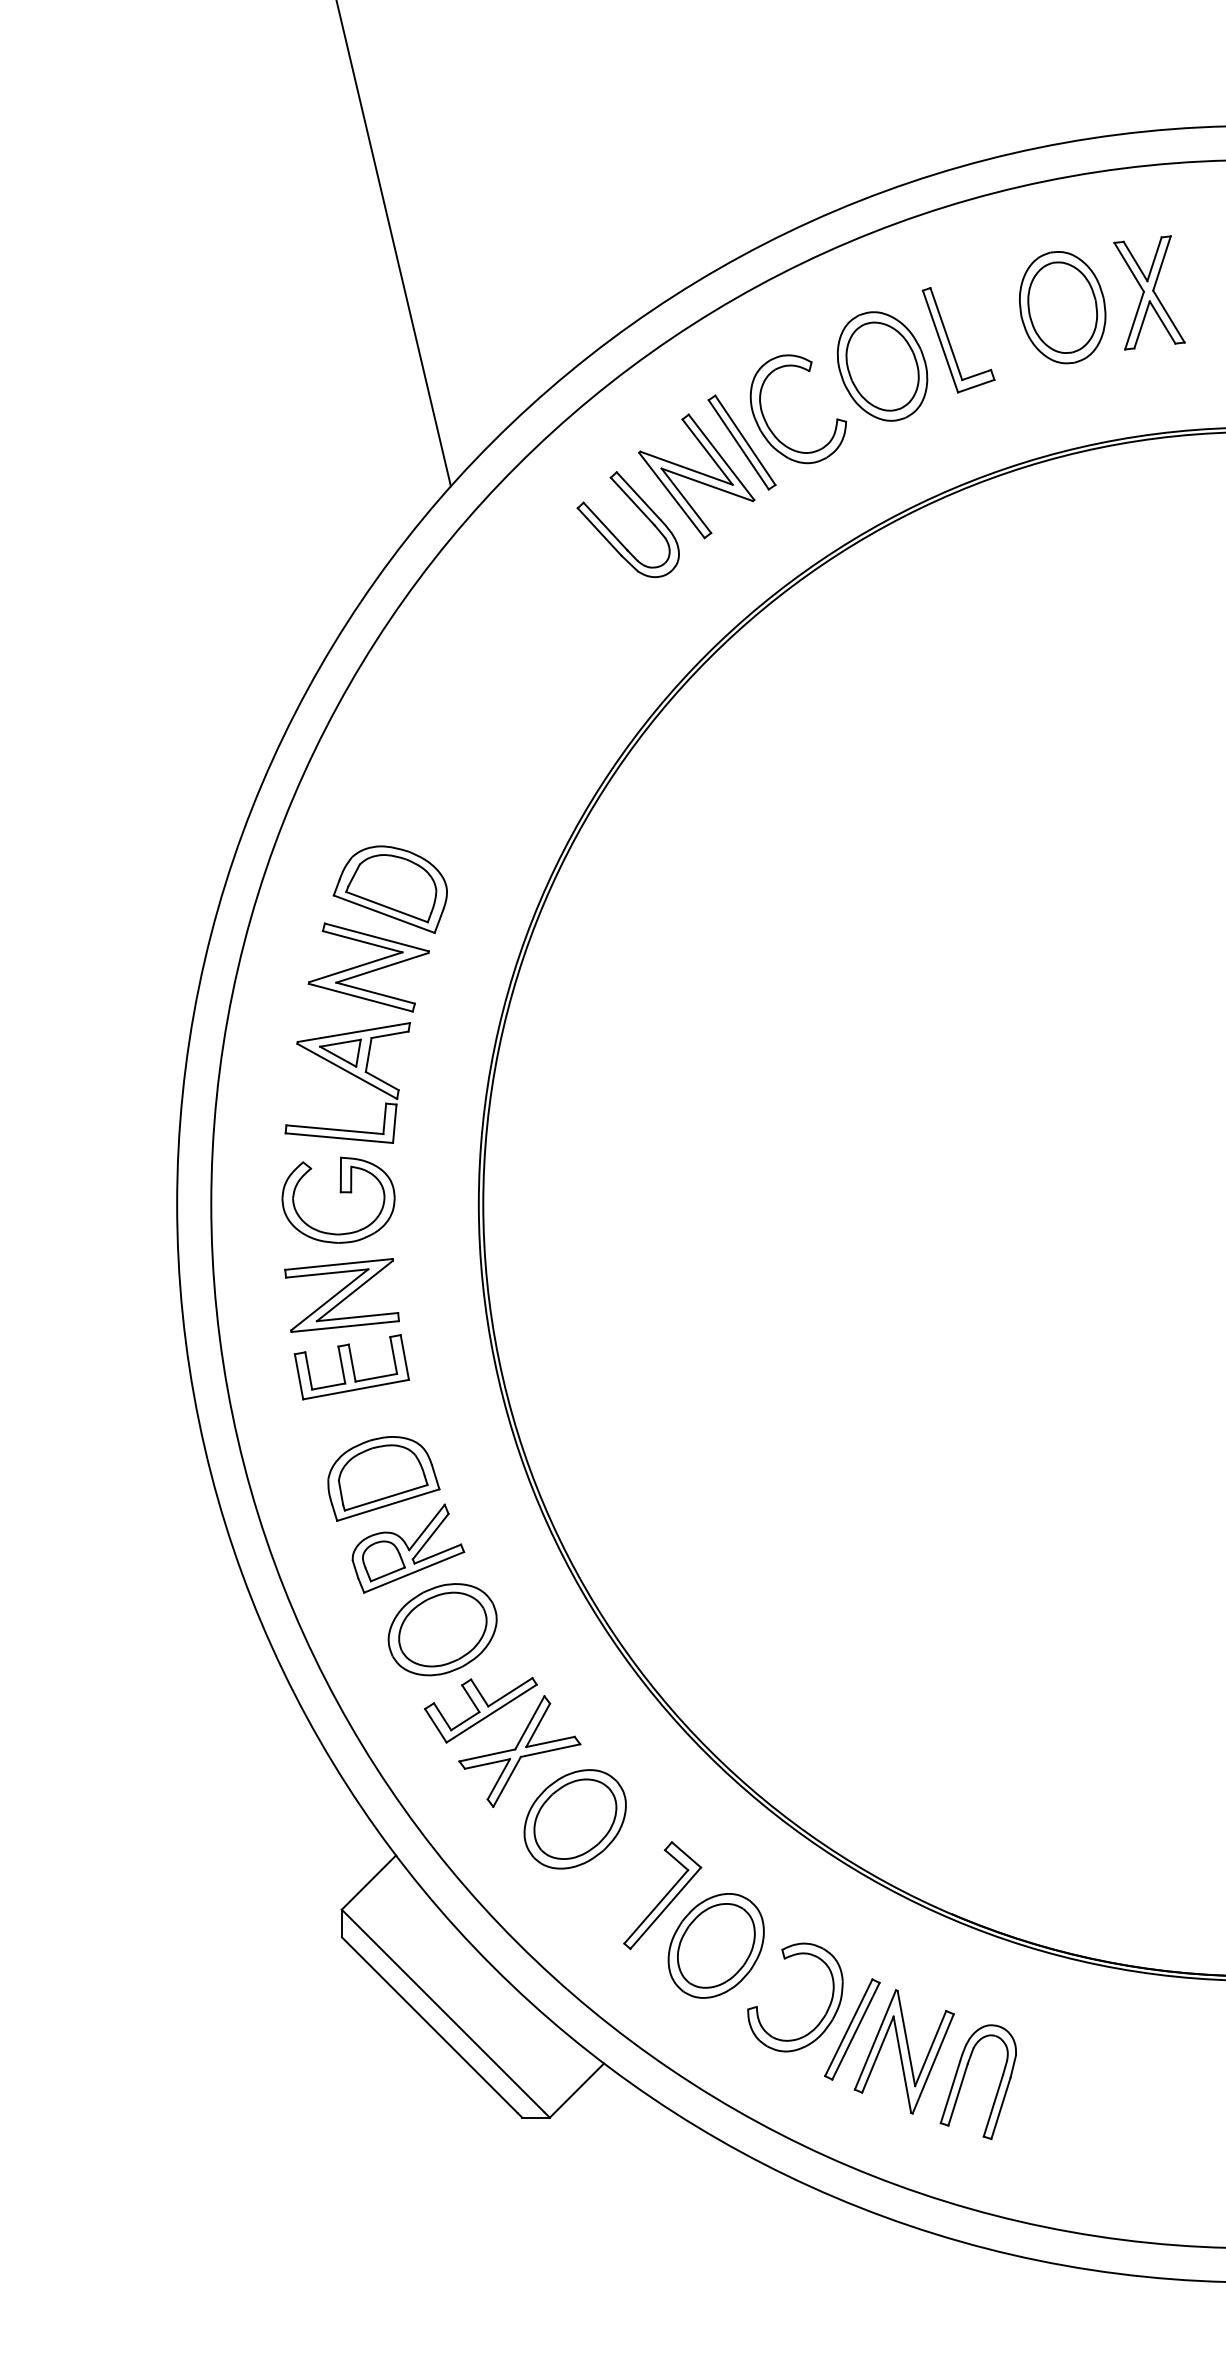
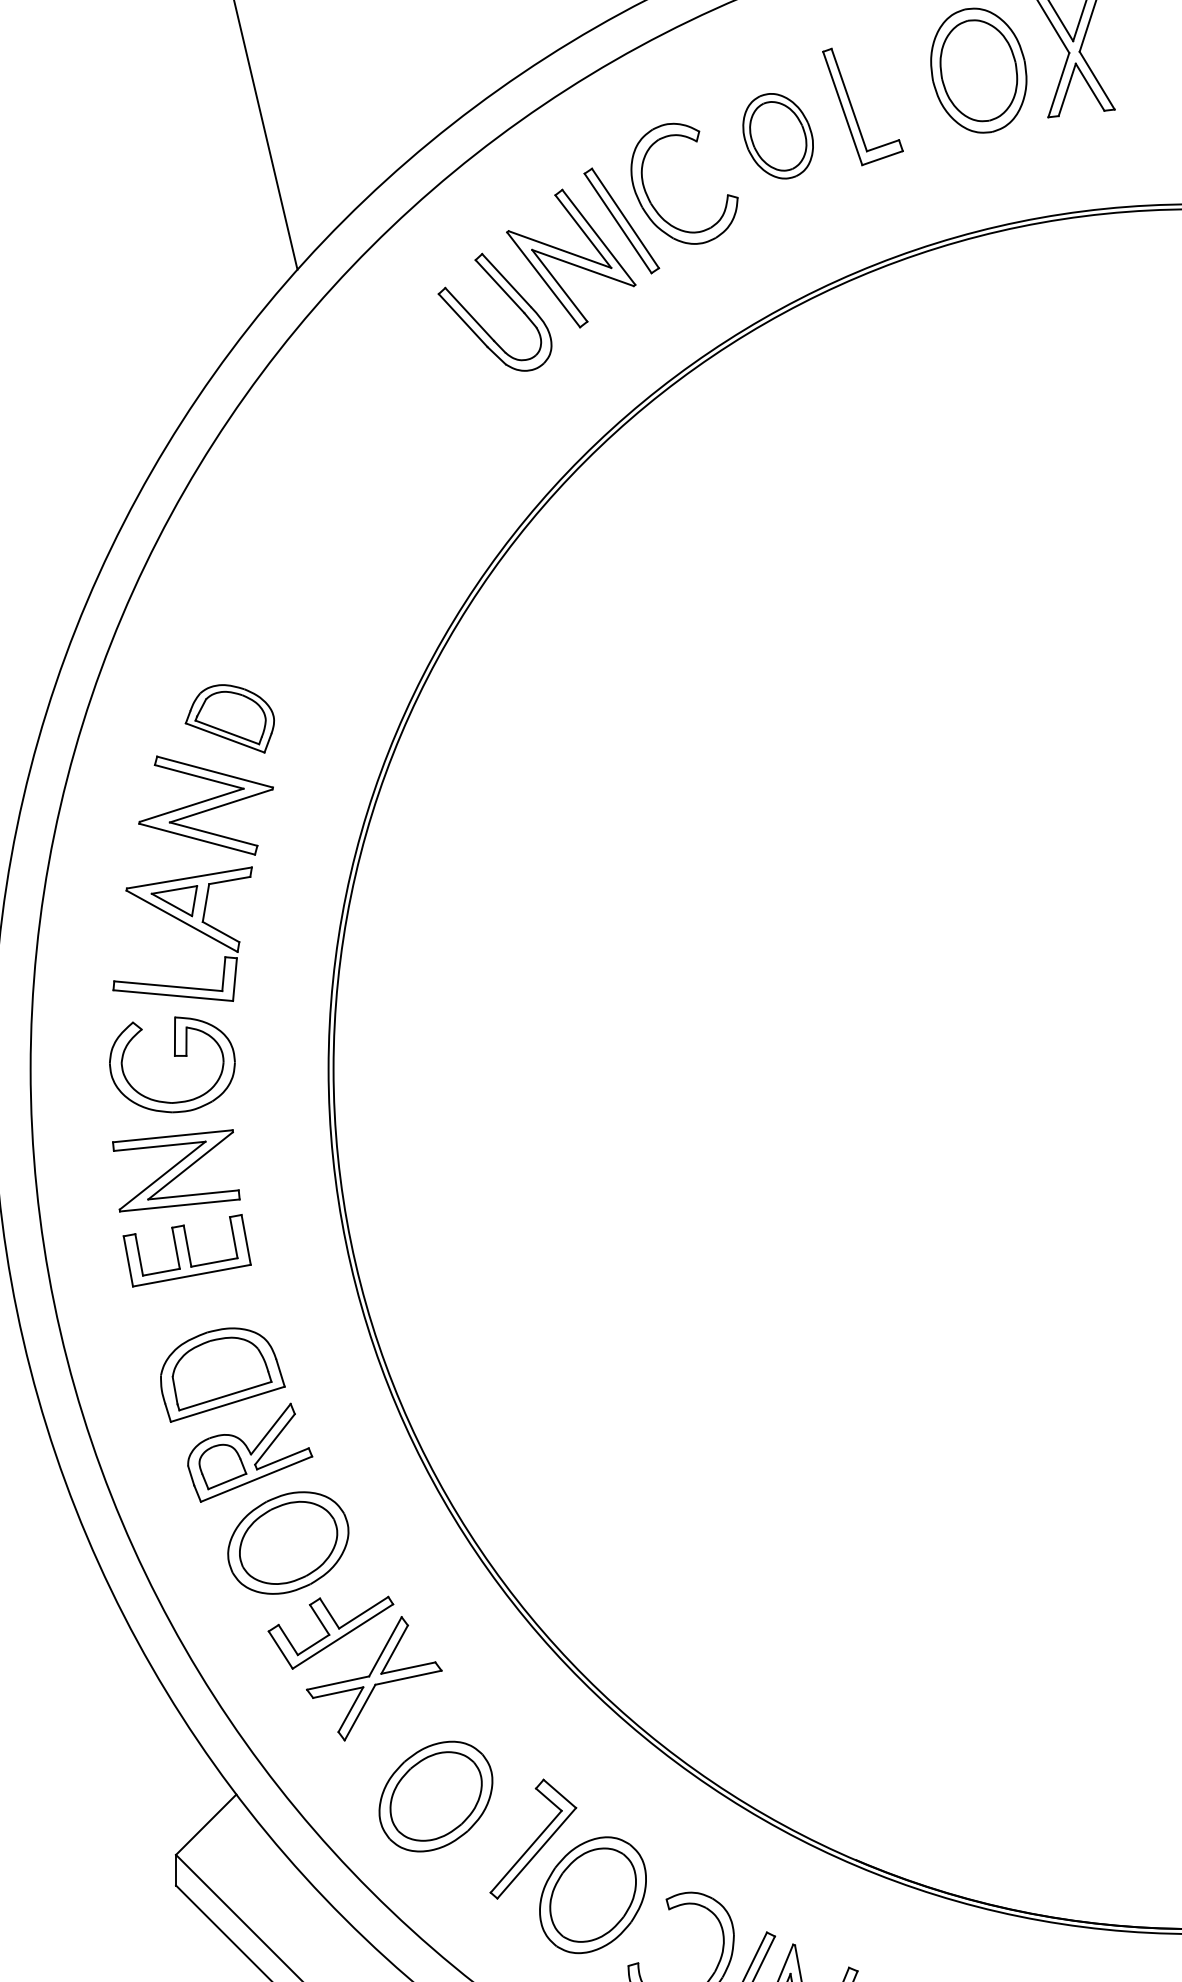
part: (882, 366) -> (778, 136), size x0.7
part: (389, 889) -> (229, 718), size x0.7
part: (574, 1819) -> (435, 1796), moved

